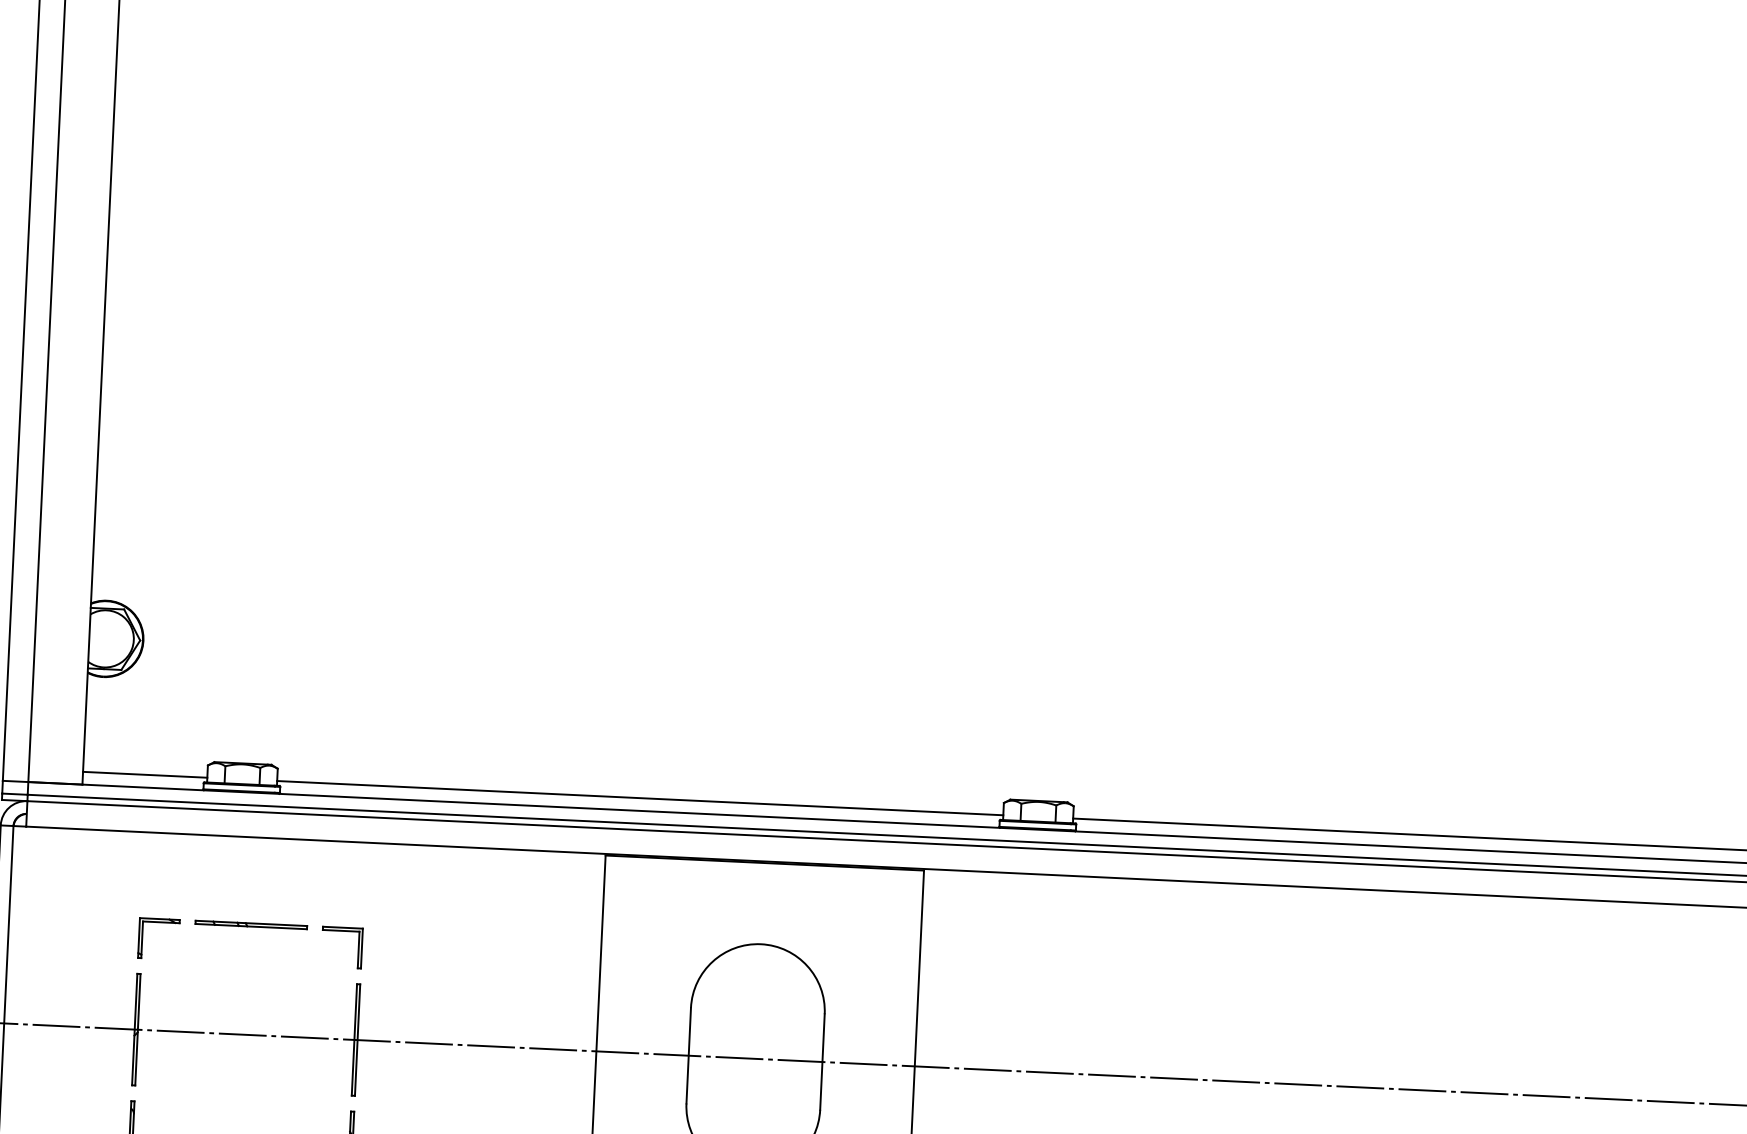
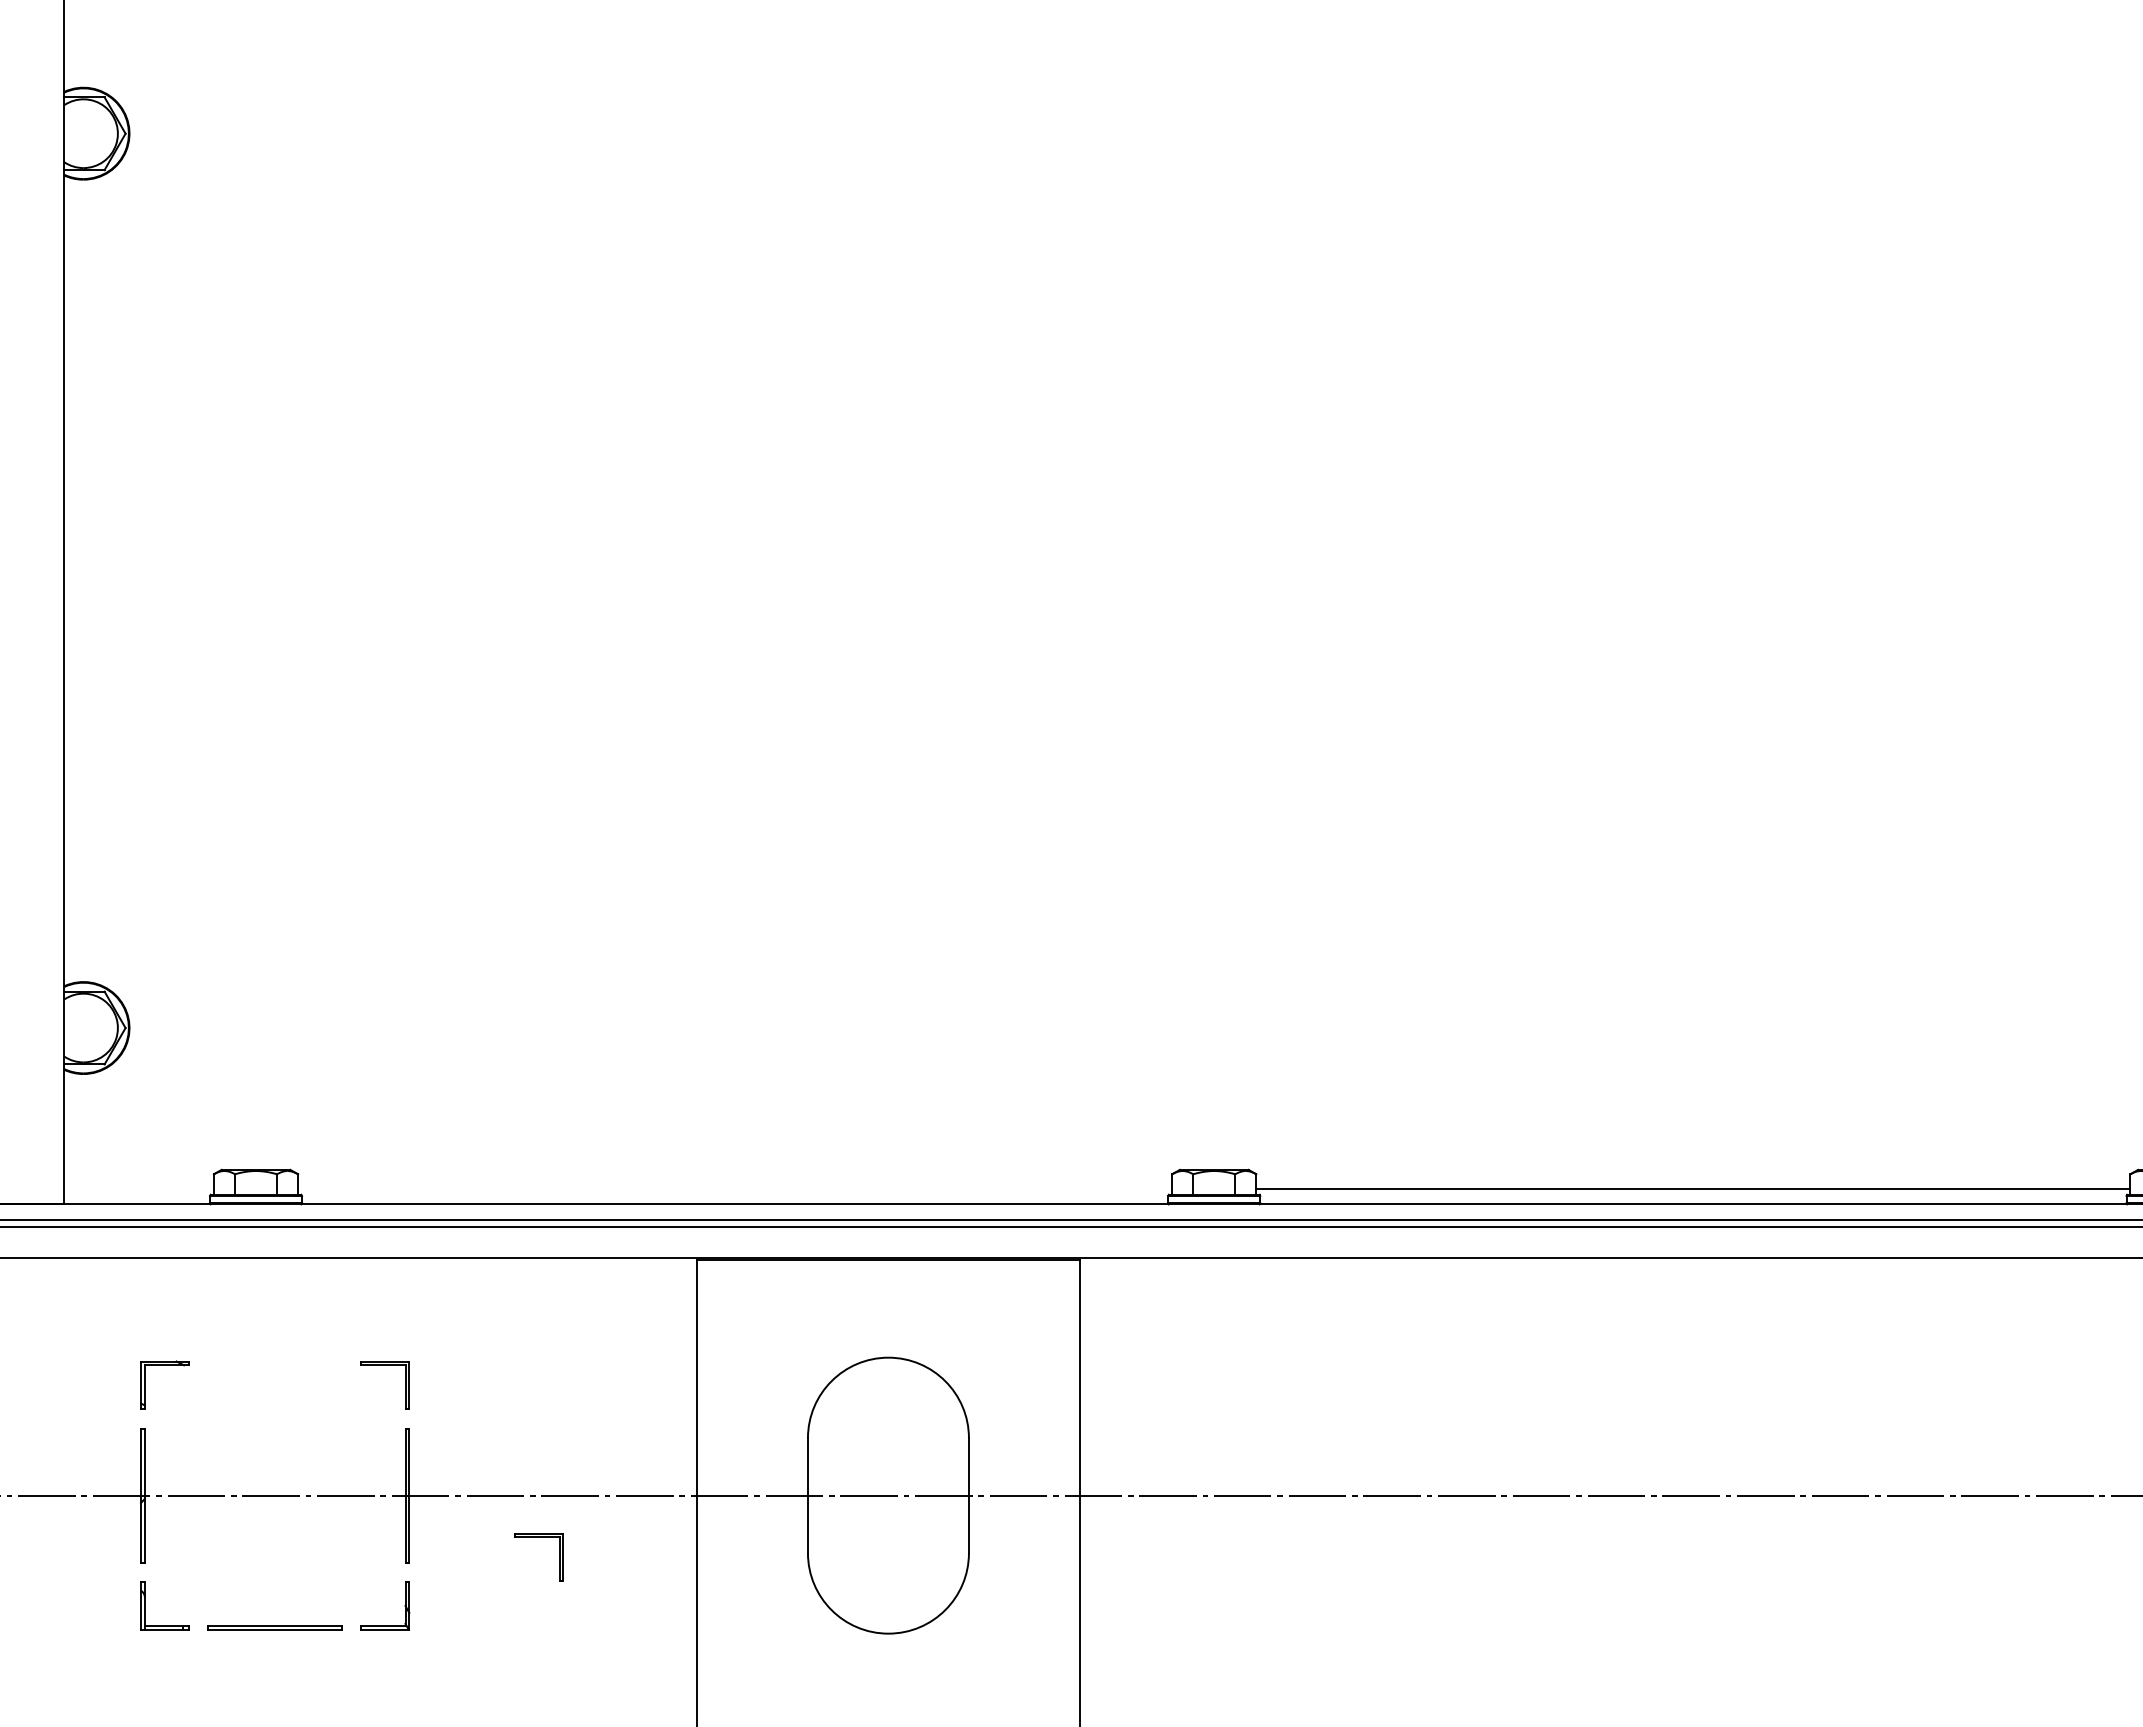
line: (144, 775) -> (138, 1189), removed
line: (640, 798) -> (735, 1189), removed
part: (250, 925) -> (274, 1363), removed
part: (463, 1079) -> (538, 1537), added

